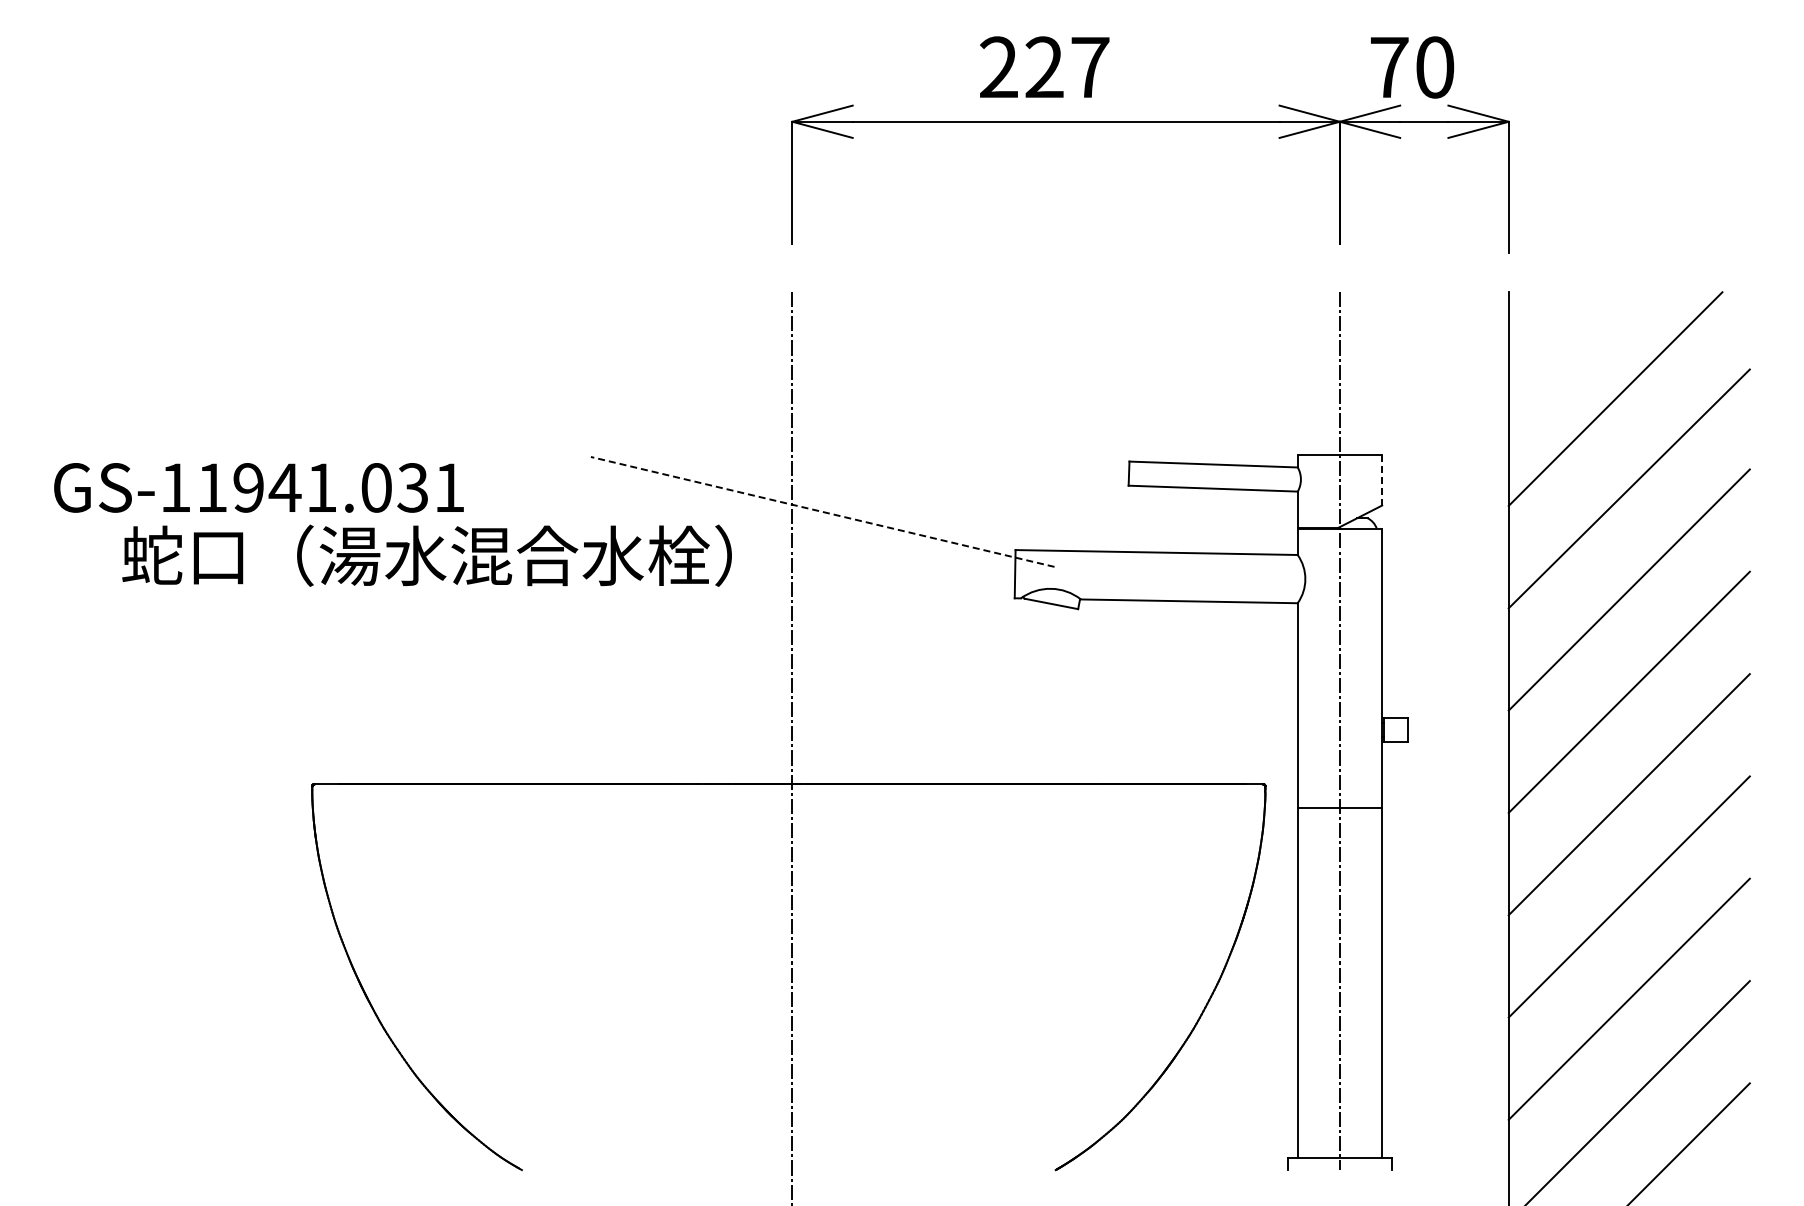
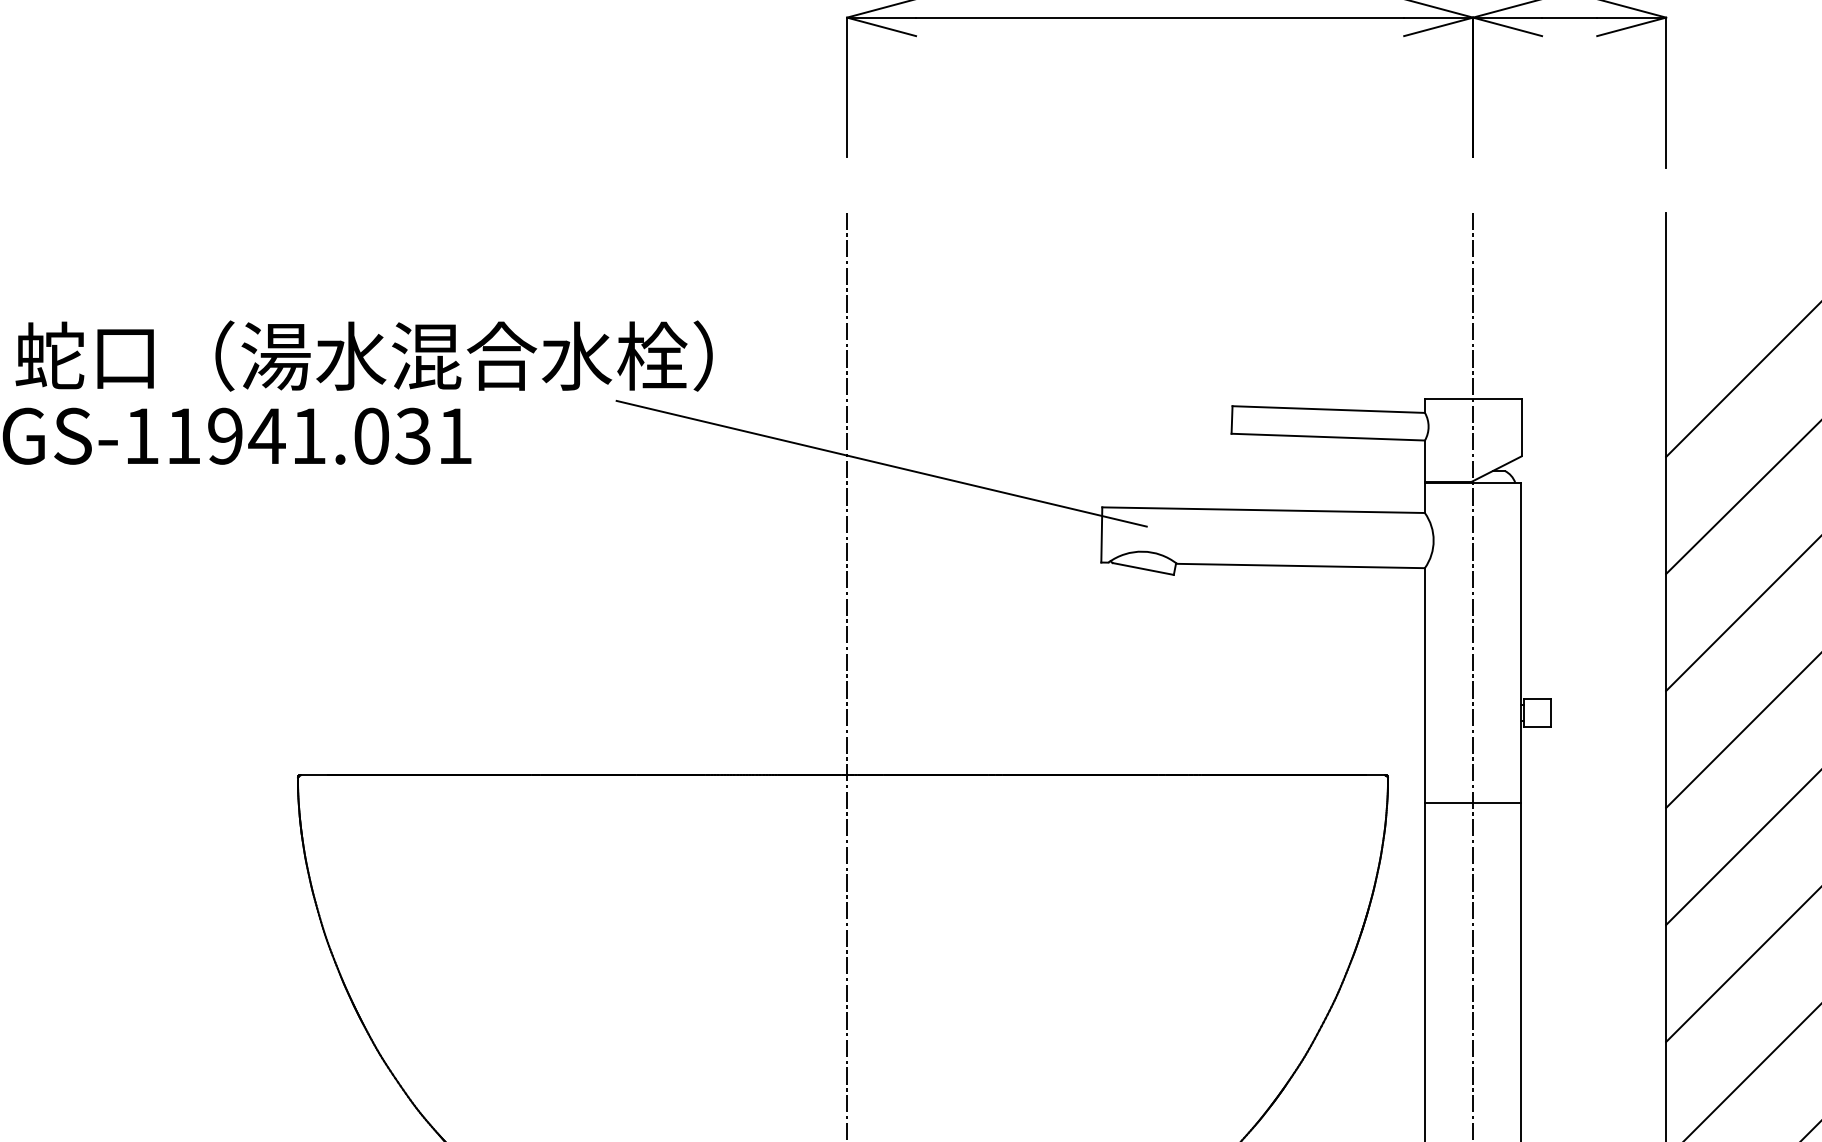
line: (1382, 480) -> (1521, 427), dashed -> solid
line: (822, 511) -> (881, 463), dashed -> solid
text: (426, 555) -> (363, 355), moved

